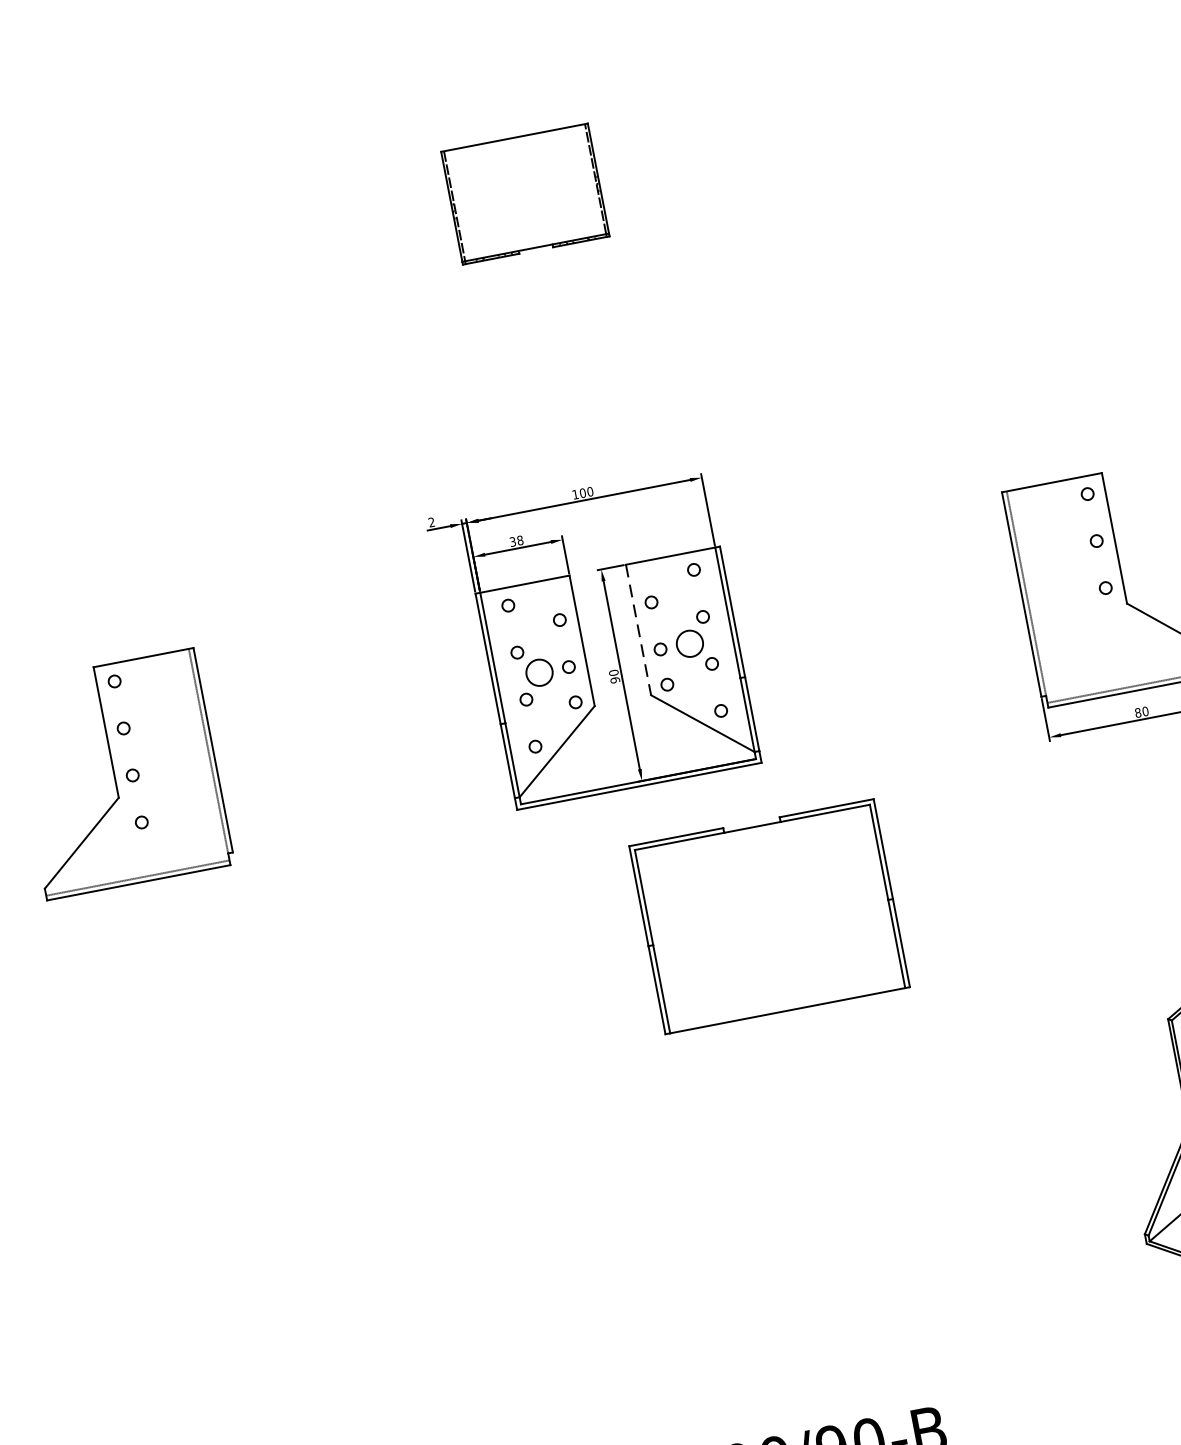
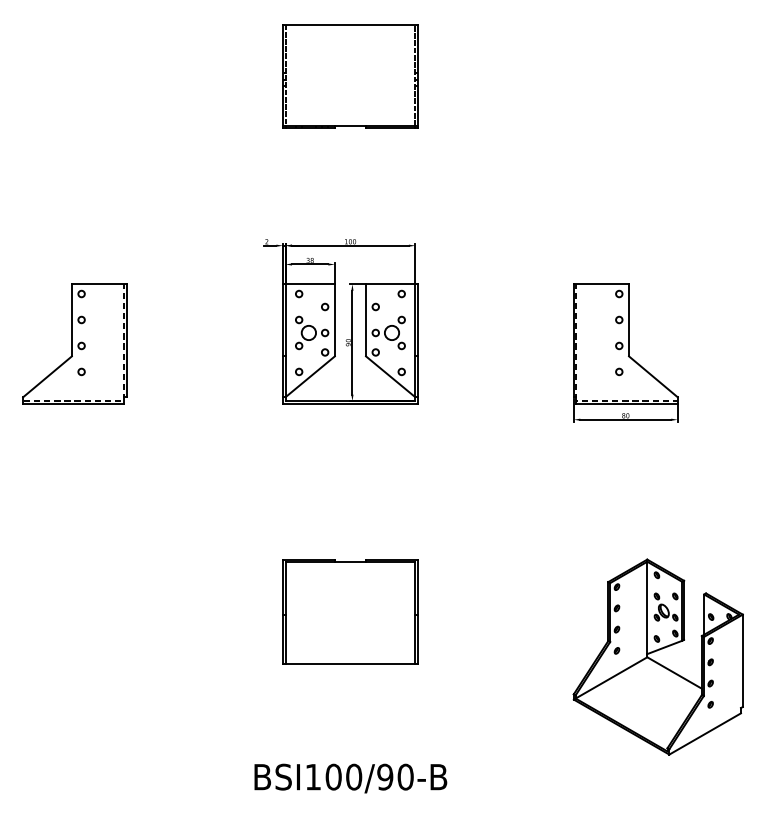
part: (525, 194) -> (350, 76), size x1.67
line: (639, 630) -> (366, 320), dashed -> solid
circle: (1115, 634) -> (619, 371), added
part: (769, 916) -> (350, 611), moved

